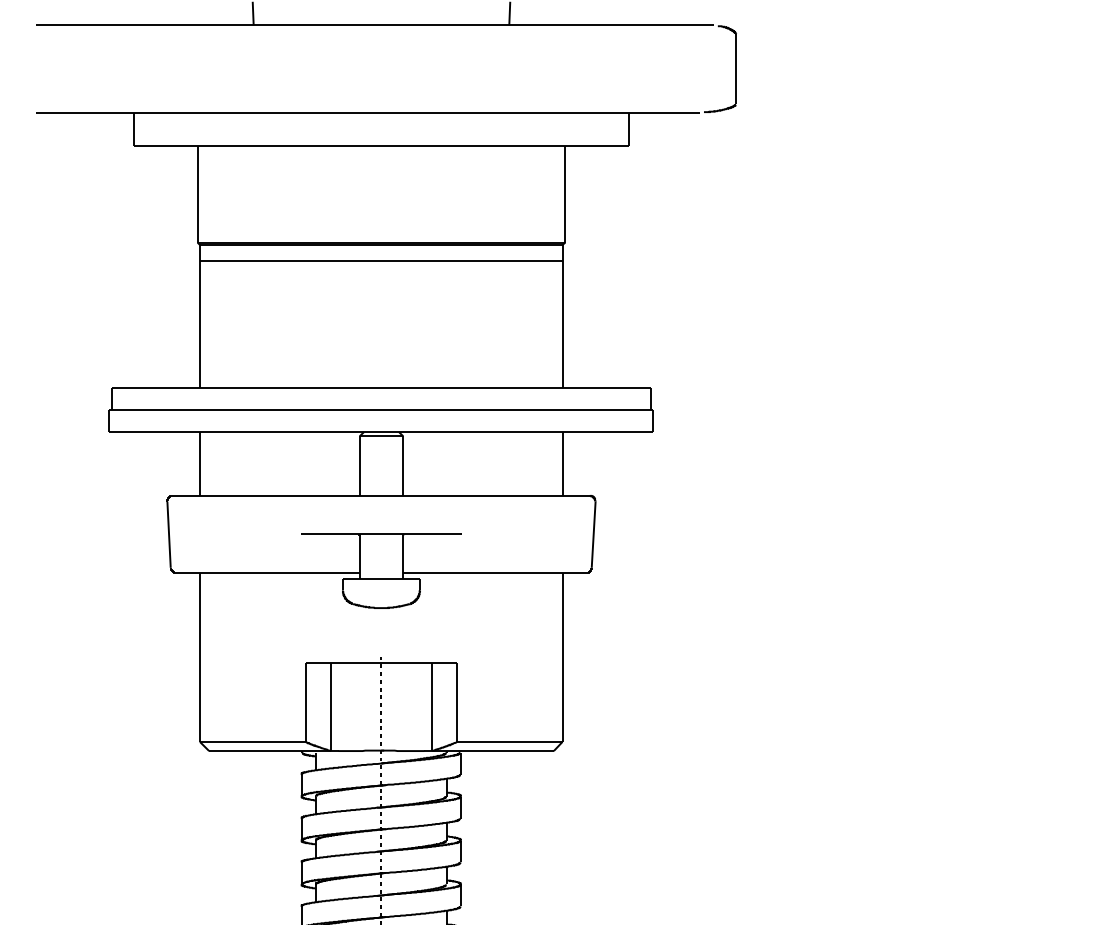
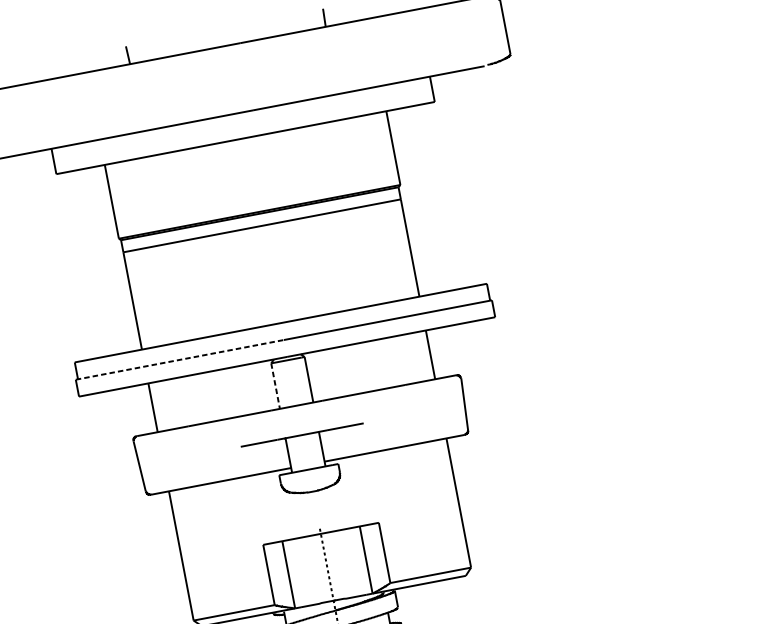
line: (245, 410) -> (180, 360), solid -> dashed
line: (359, 466) -> (275, 386), solid -> dashed

